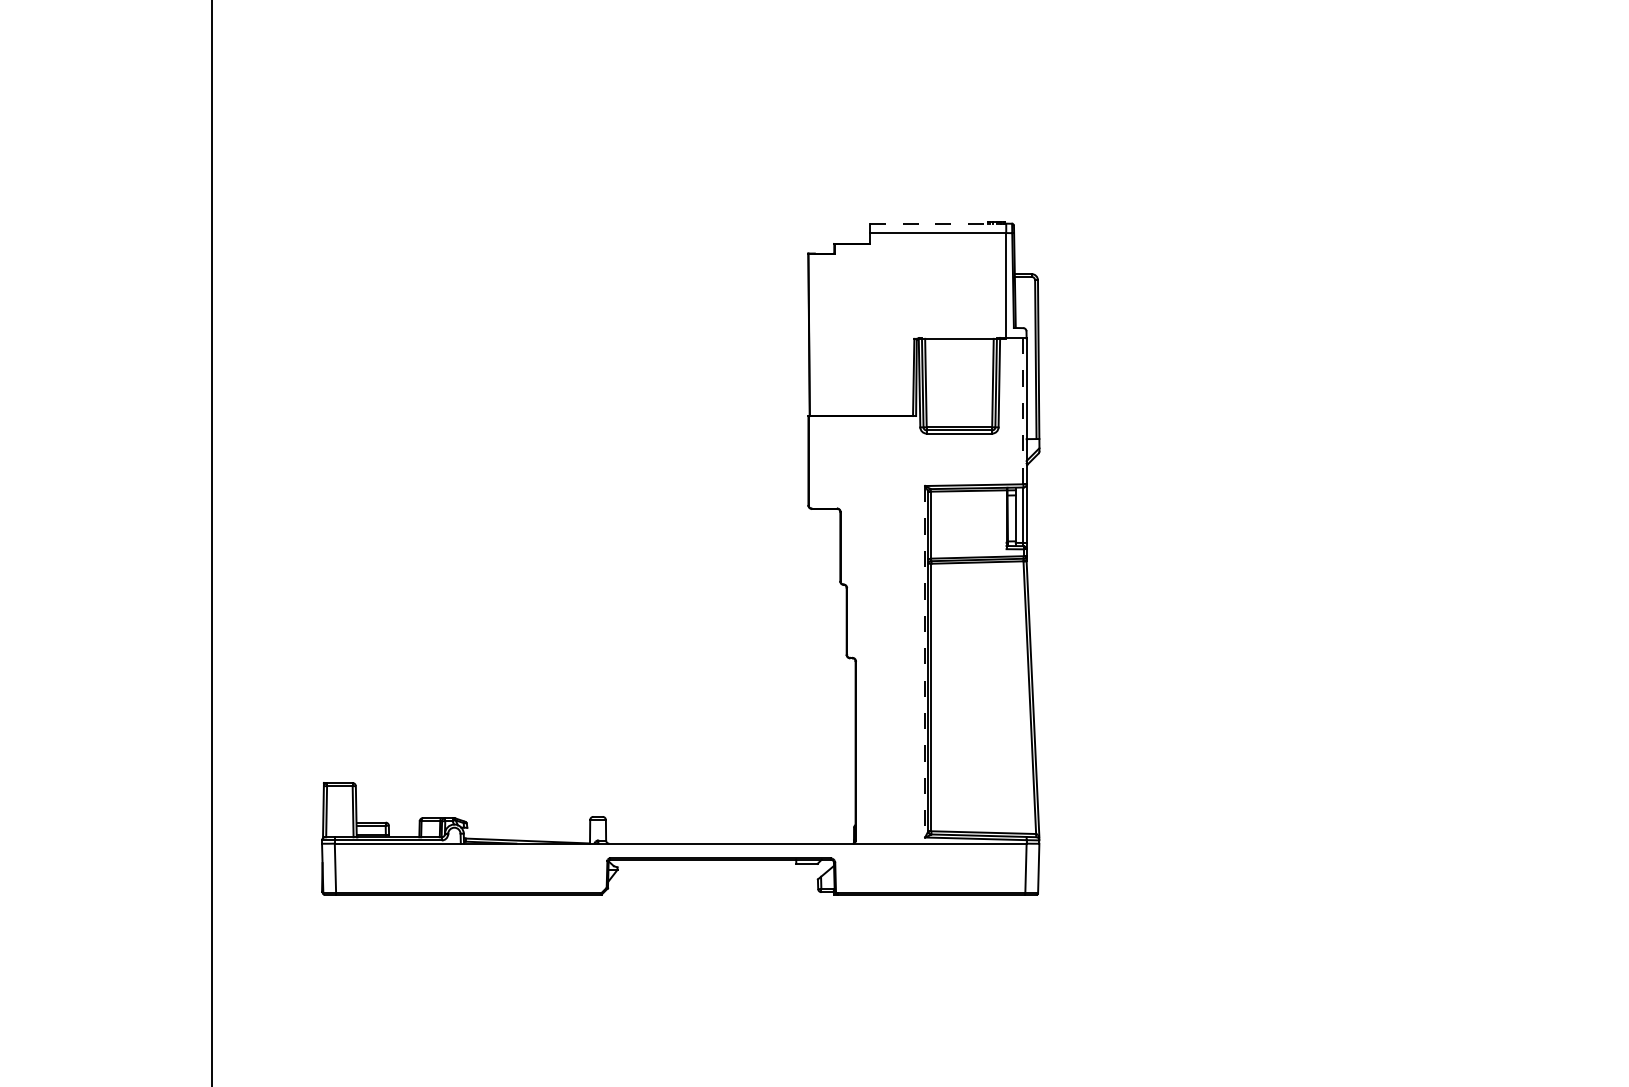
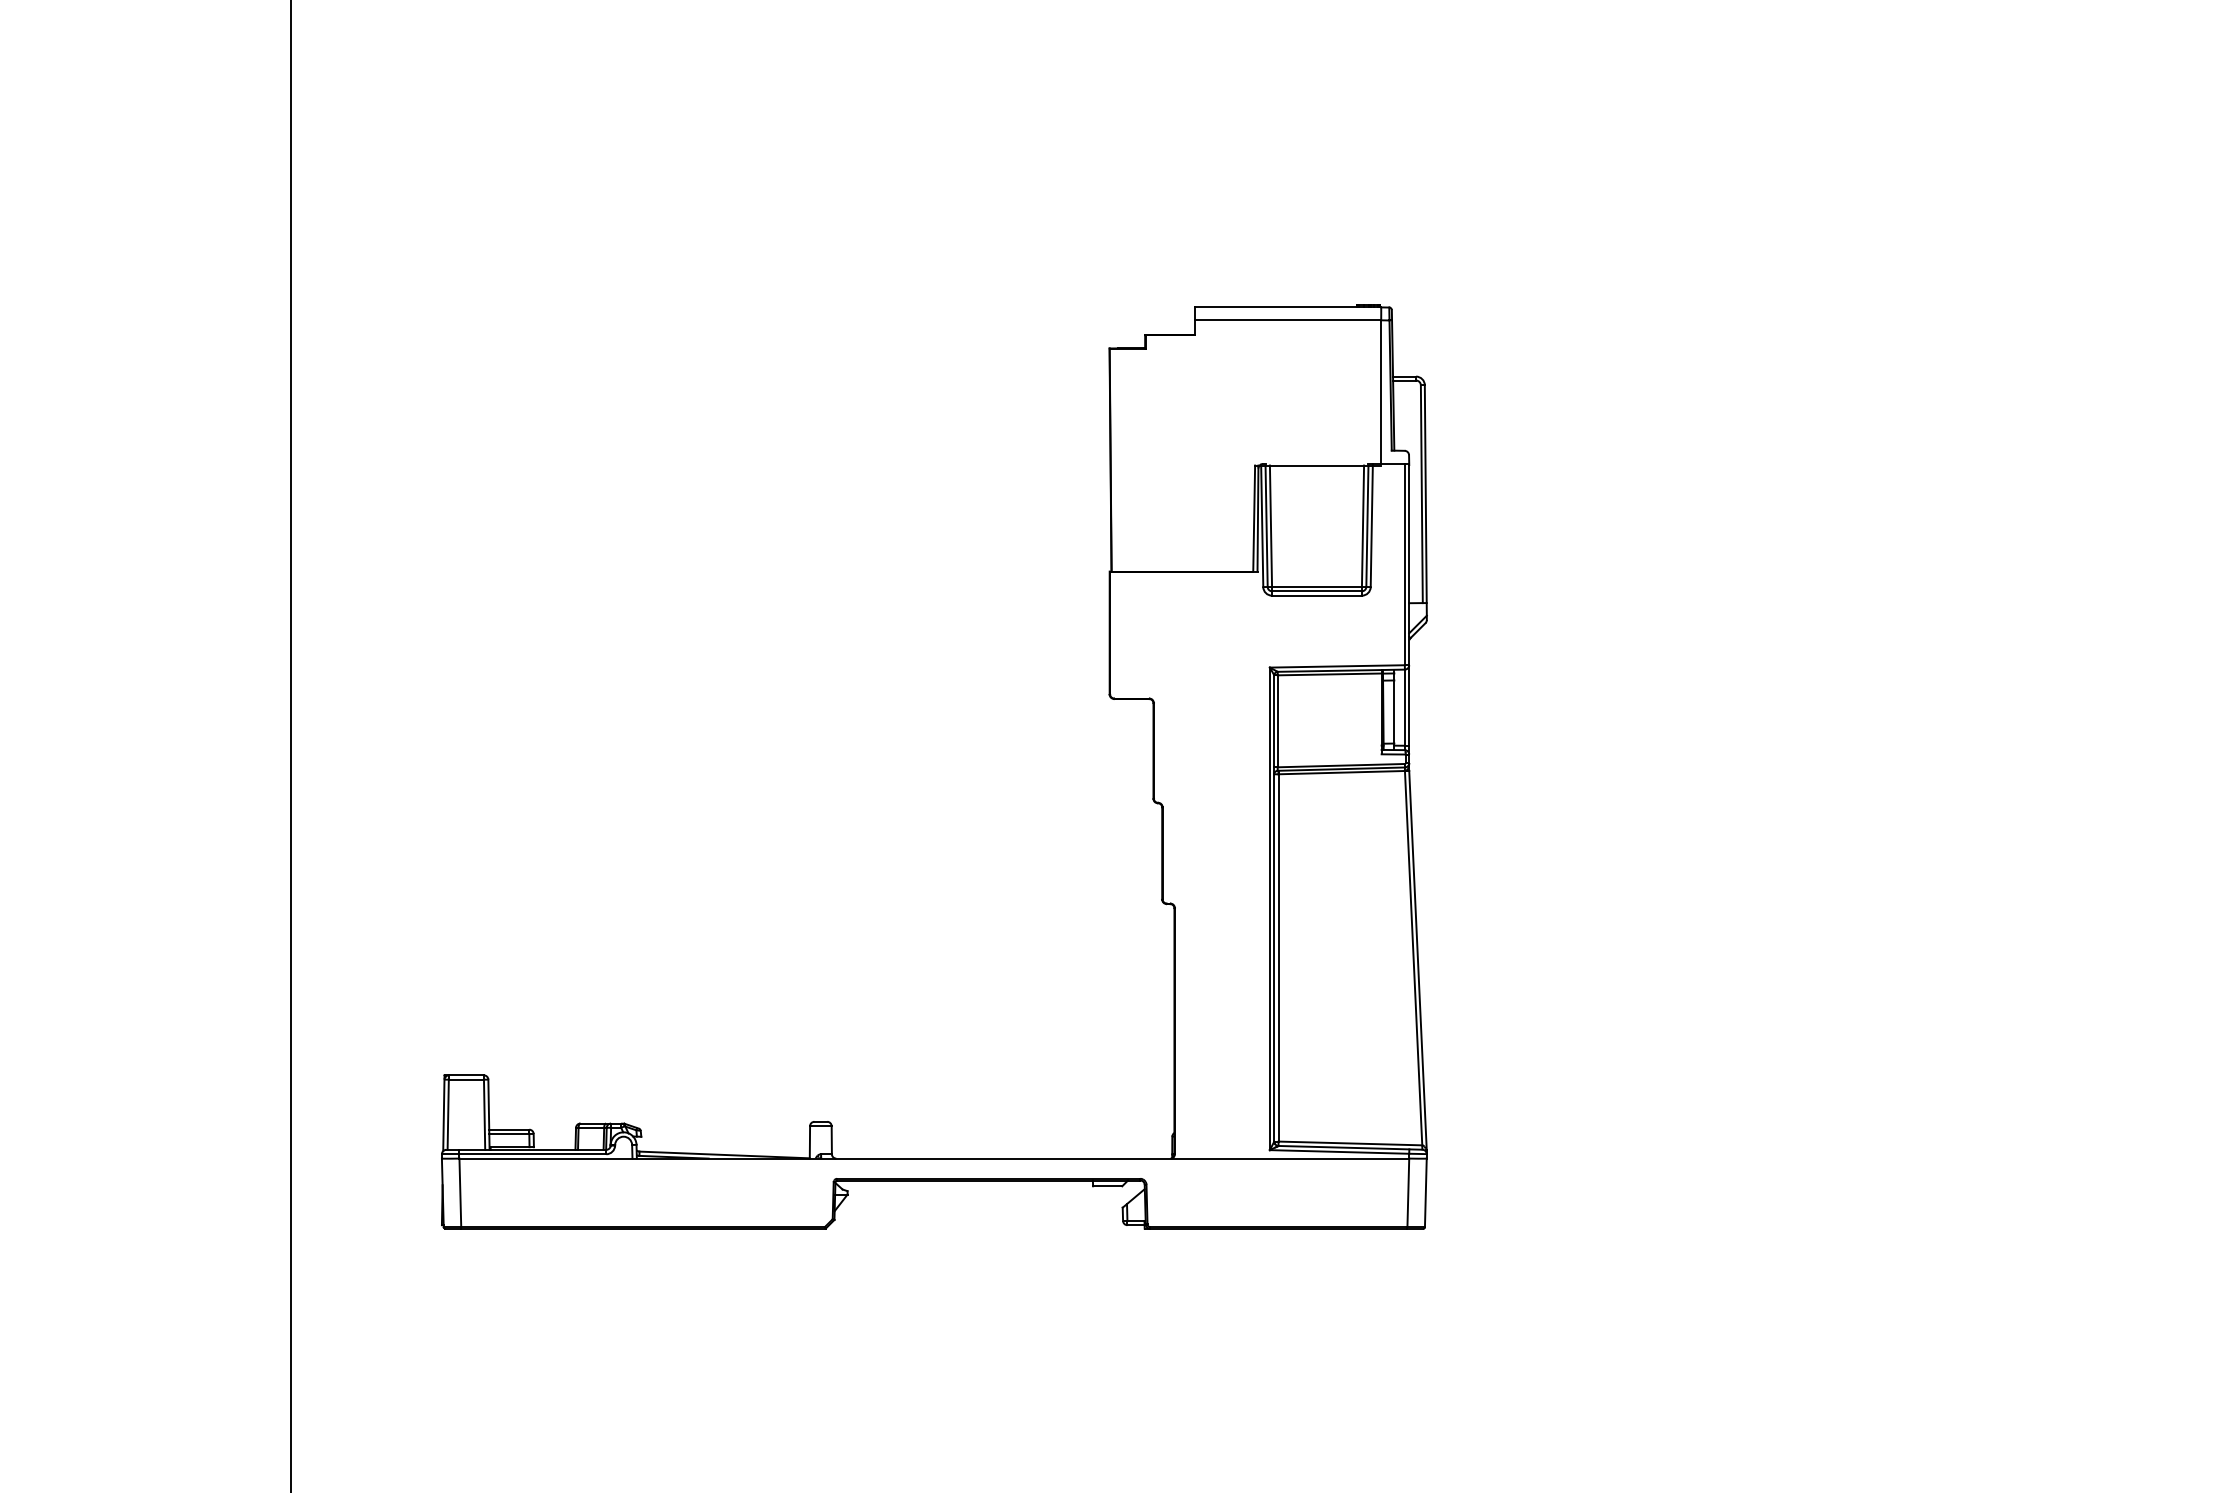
line: (938, 223) -> (1288, 307), dashed -> solid
line: (1023, 410) -> (1404, 564), dashed -> solid
line: (924, 662) -> (1269, 909), dashed -> solid

